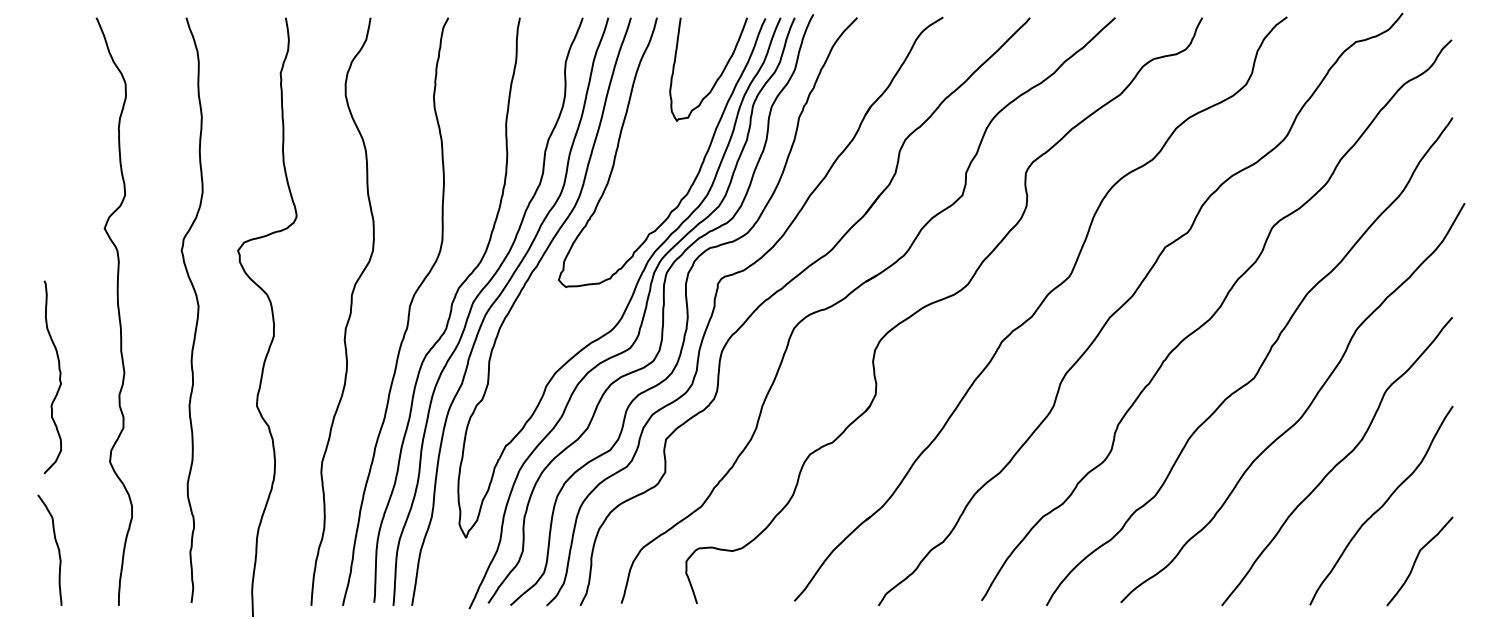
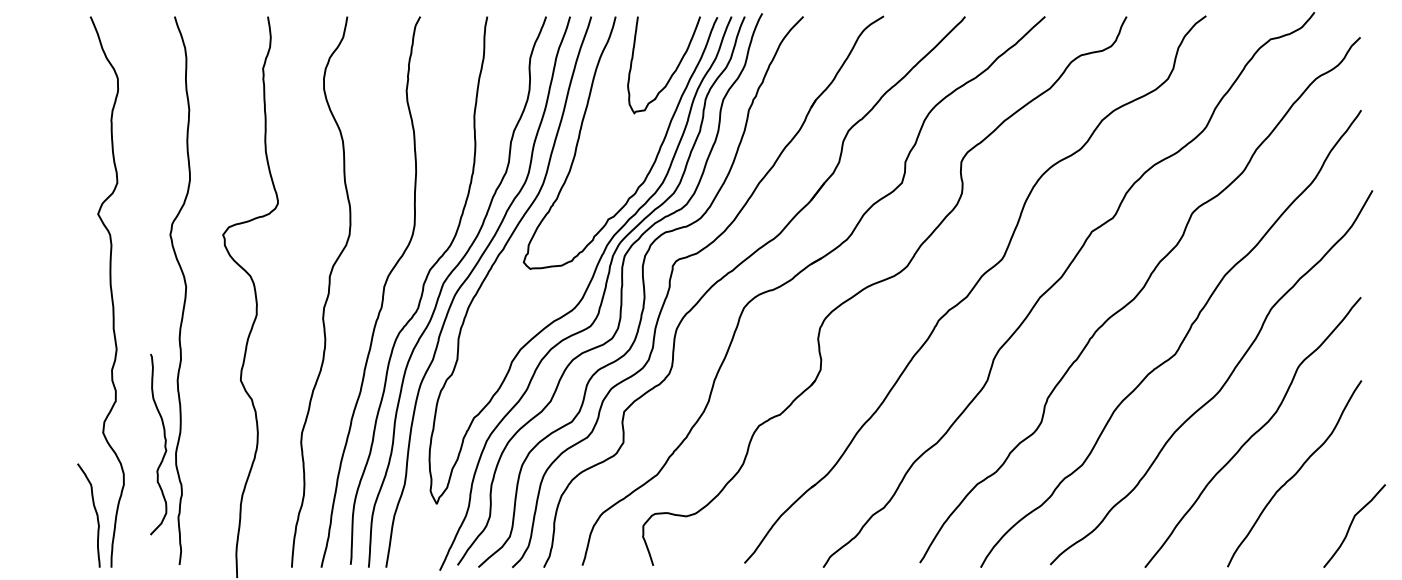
curve: (59, 377) -> (164, 444), moved
curve: (56, 546) -> (95, 512), moved
curve: (1417, 558) -> (1352, 523), moved

